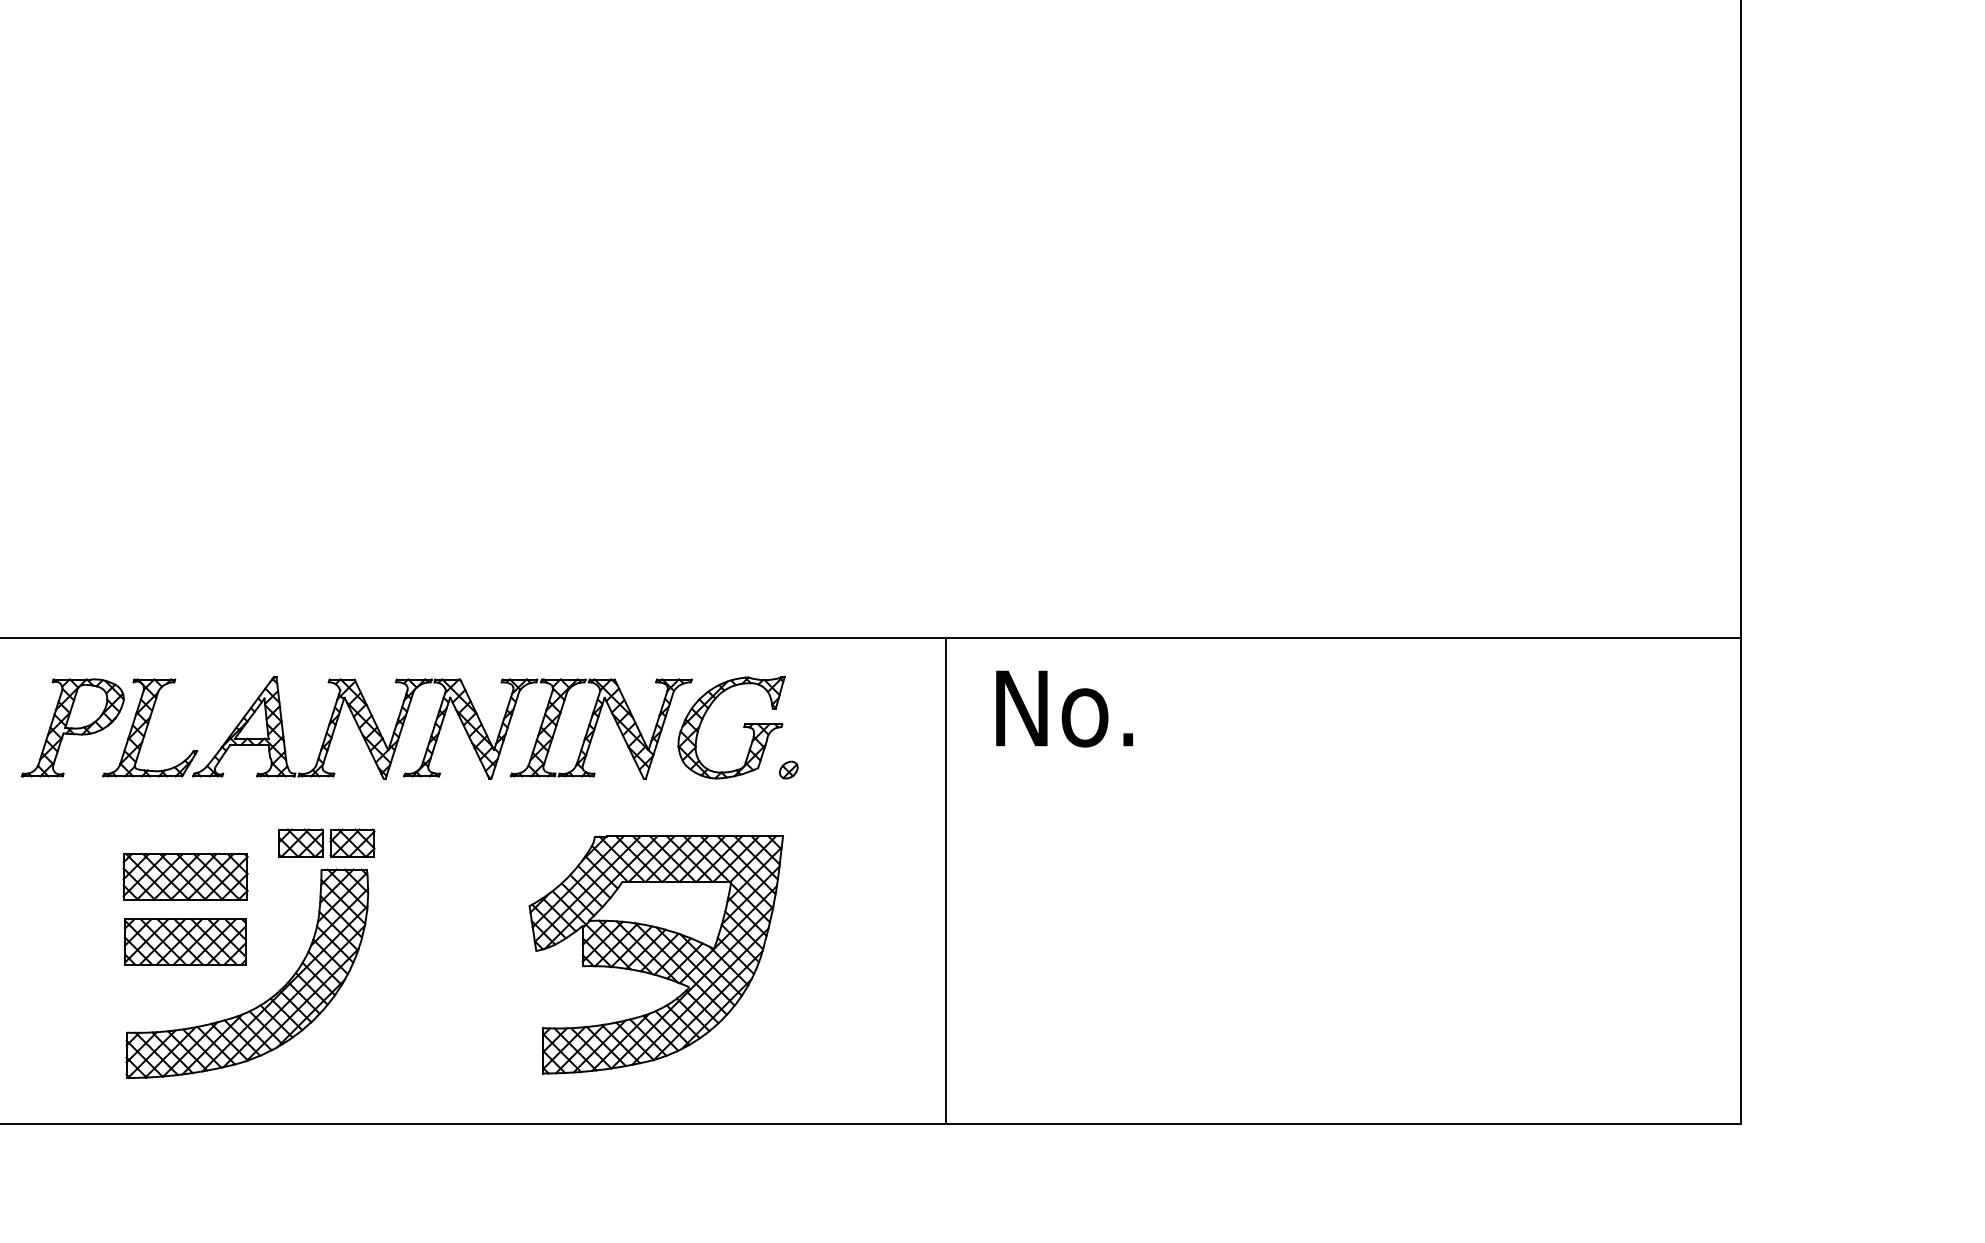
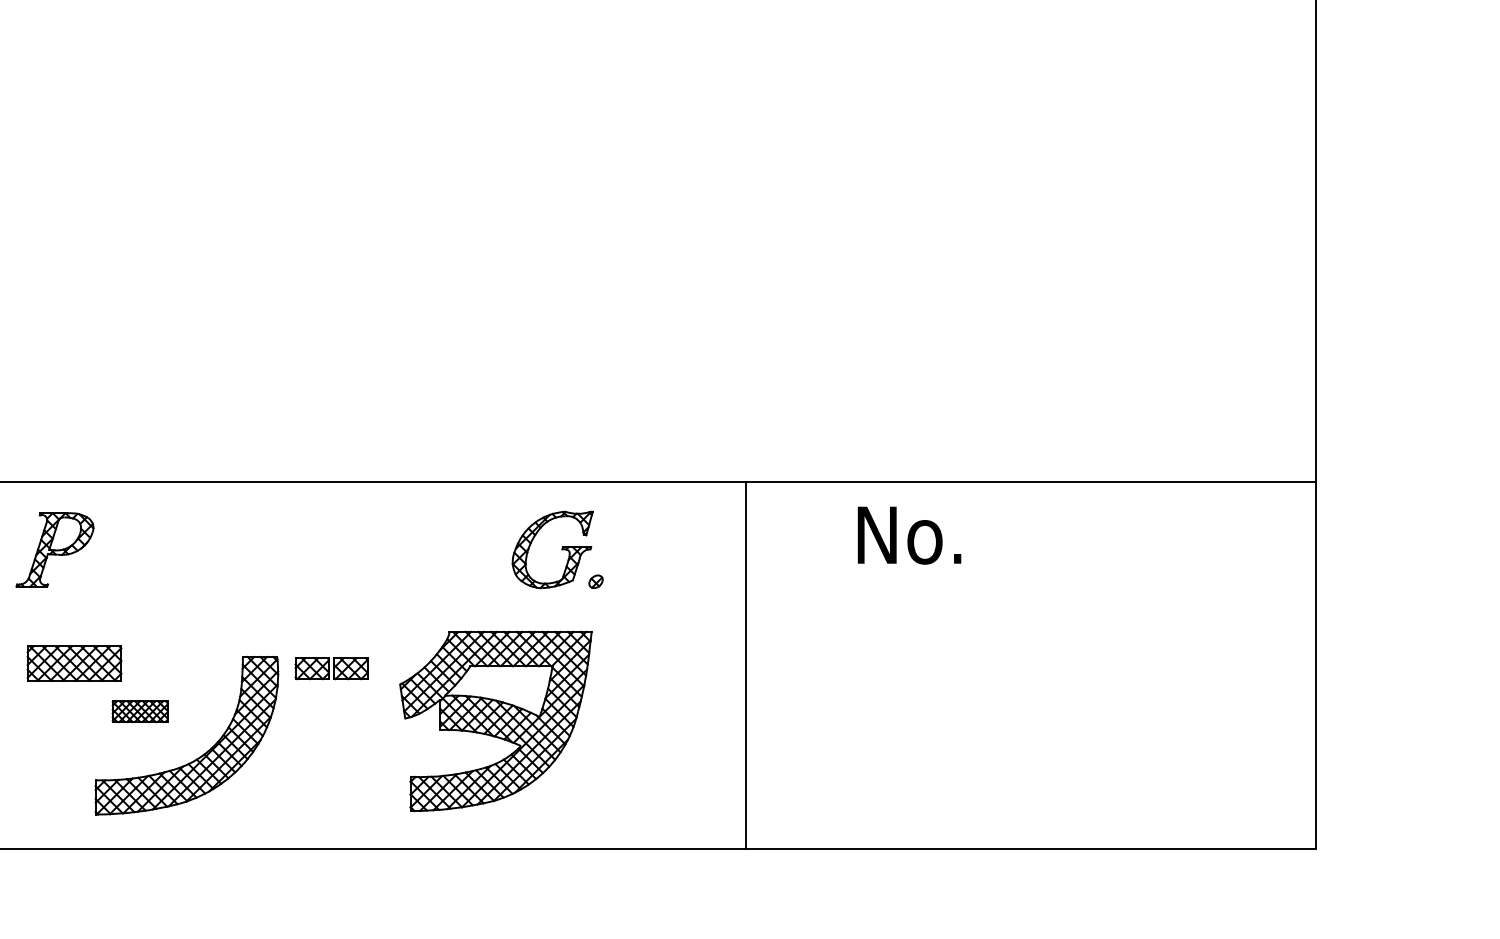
text: (1064, 708) -> (909, 535), moved
part: (397, 727) -> (300, 549), removed
part: (326, 842) -> (331, 668), moved
part: (185, 876) -> (74, 662), moved
line: (946, 880) -> (746, 665), moved
part: (185, 941) -> (140, 711), size x0.6

